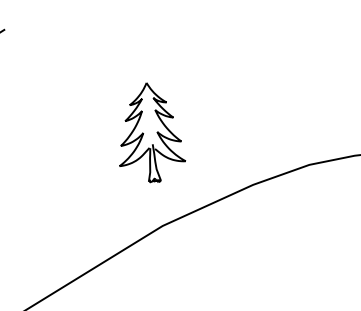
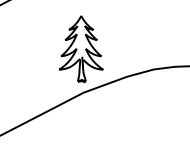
part: (150, 131) -> (81, 48), size x1.43

